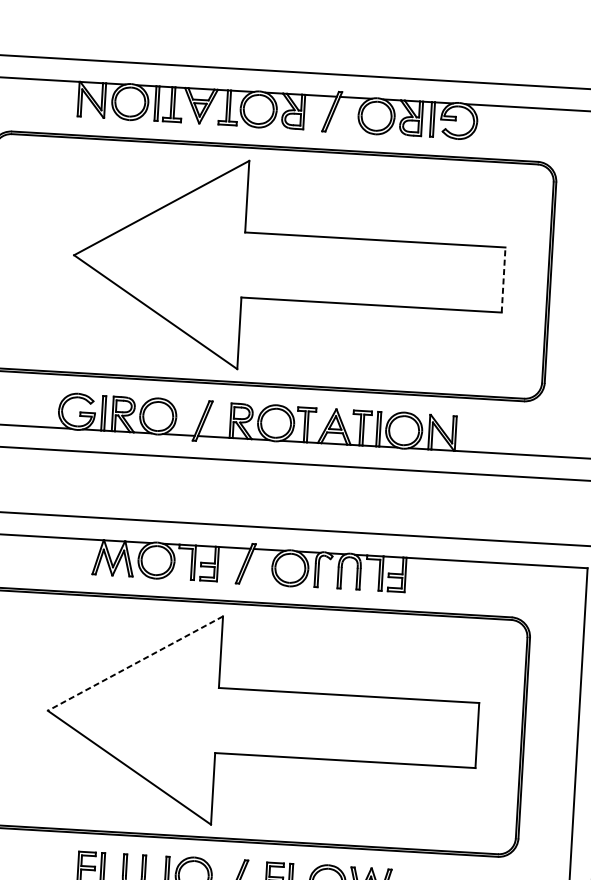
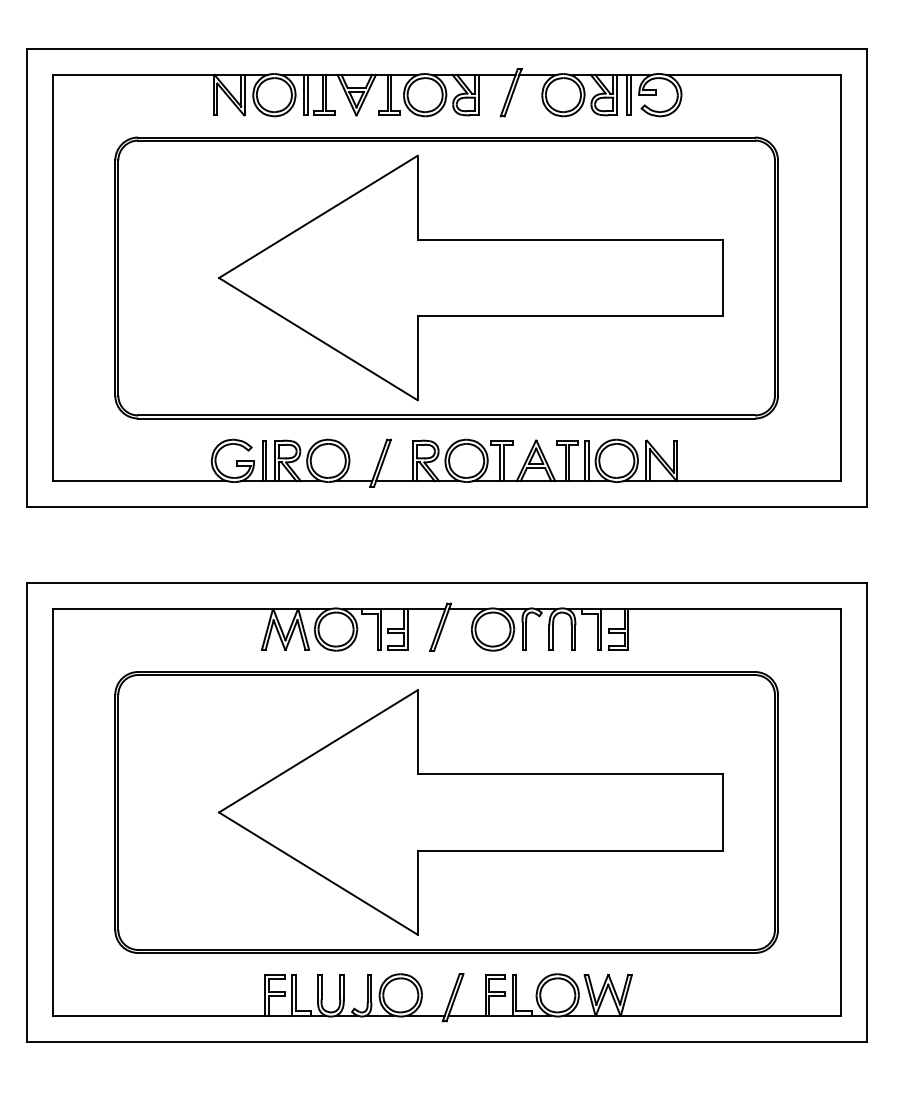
line: (503, 279) -> (722, 277), dashed -> solid
line: (135, 663) -> (318, 751), dashed -> solid

